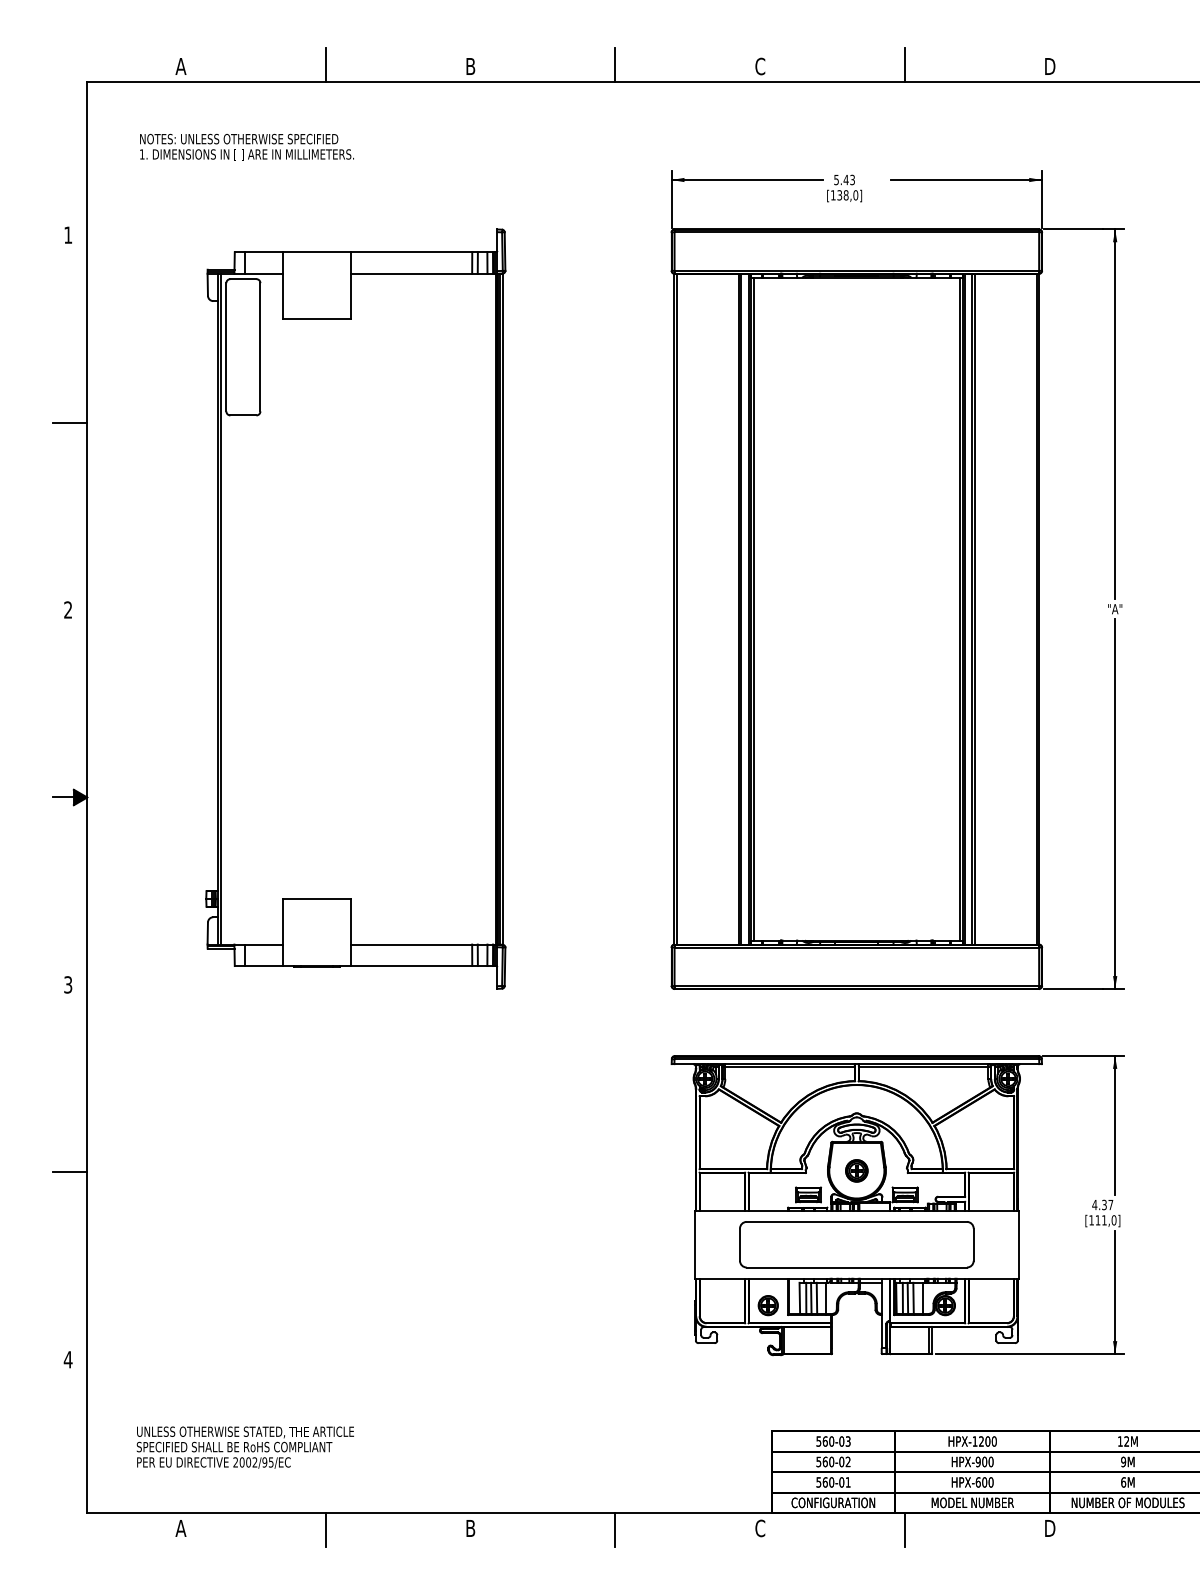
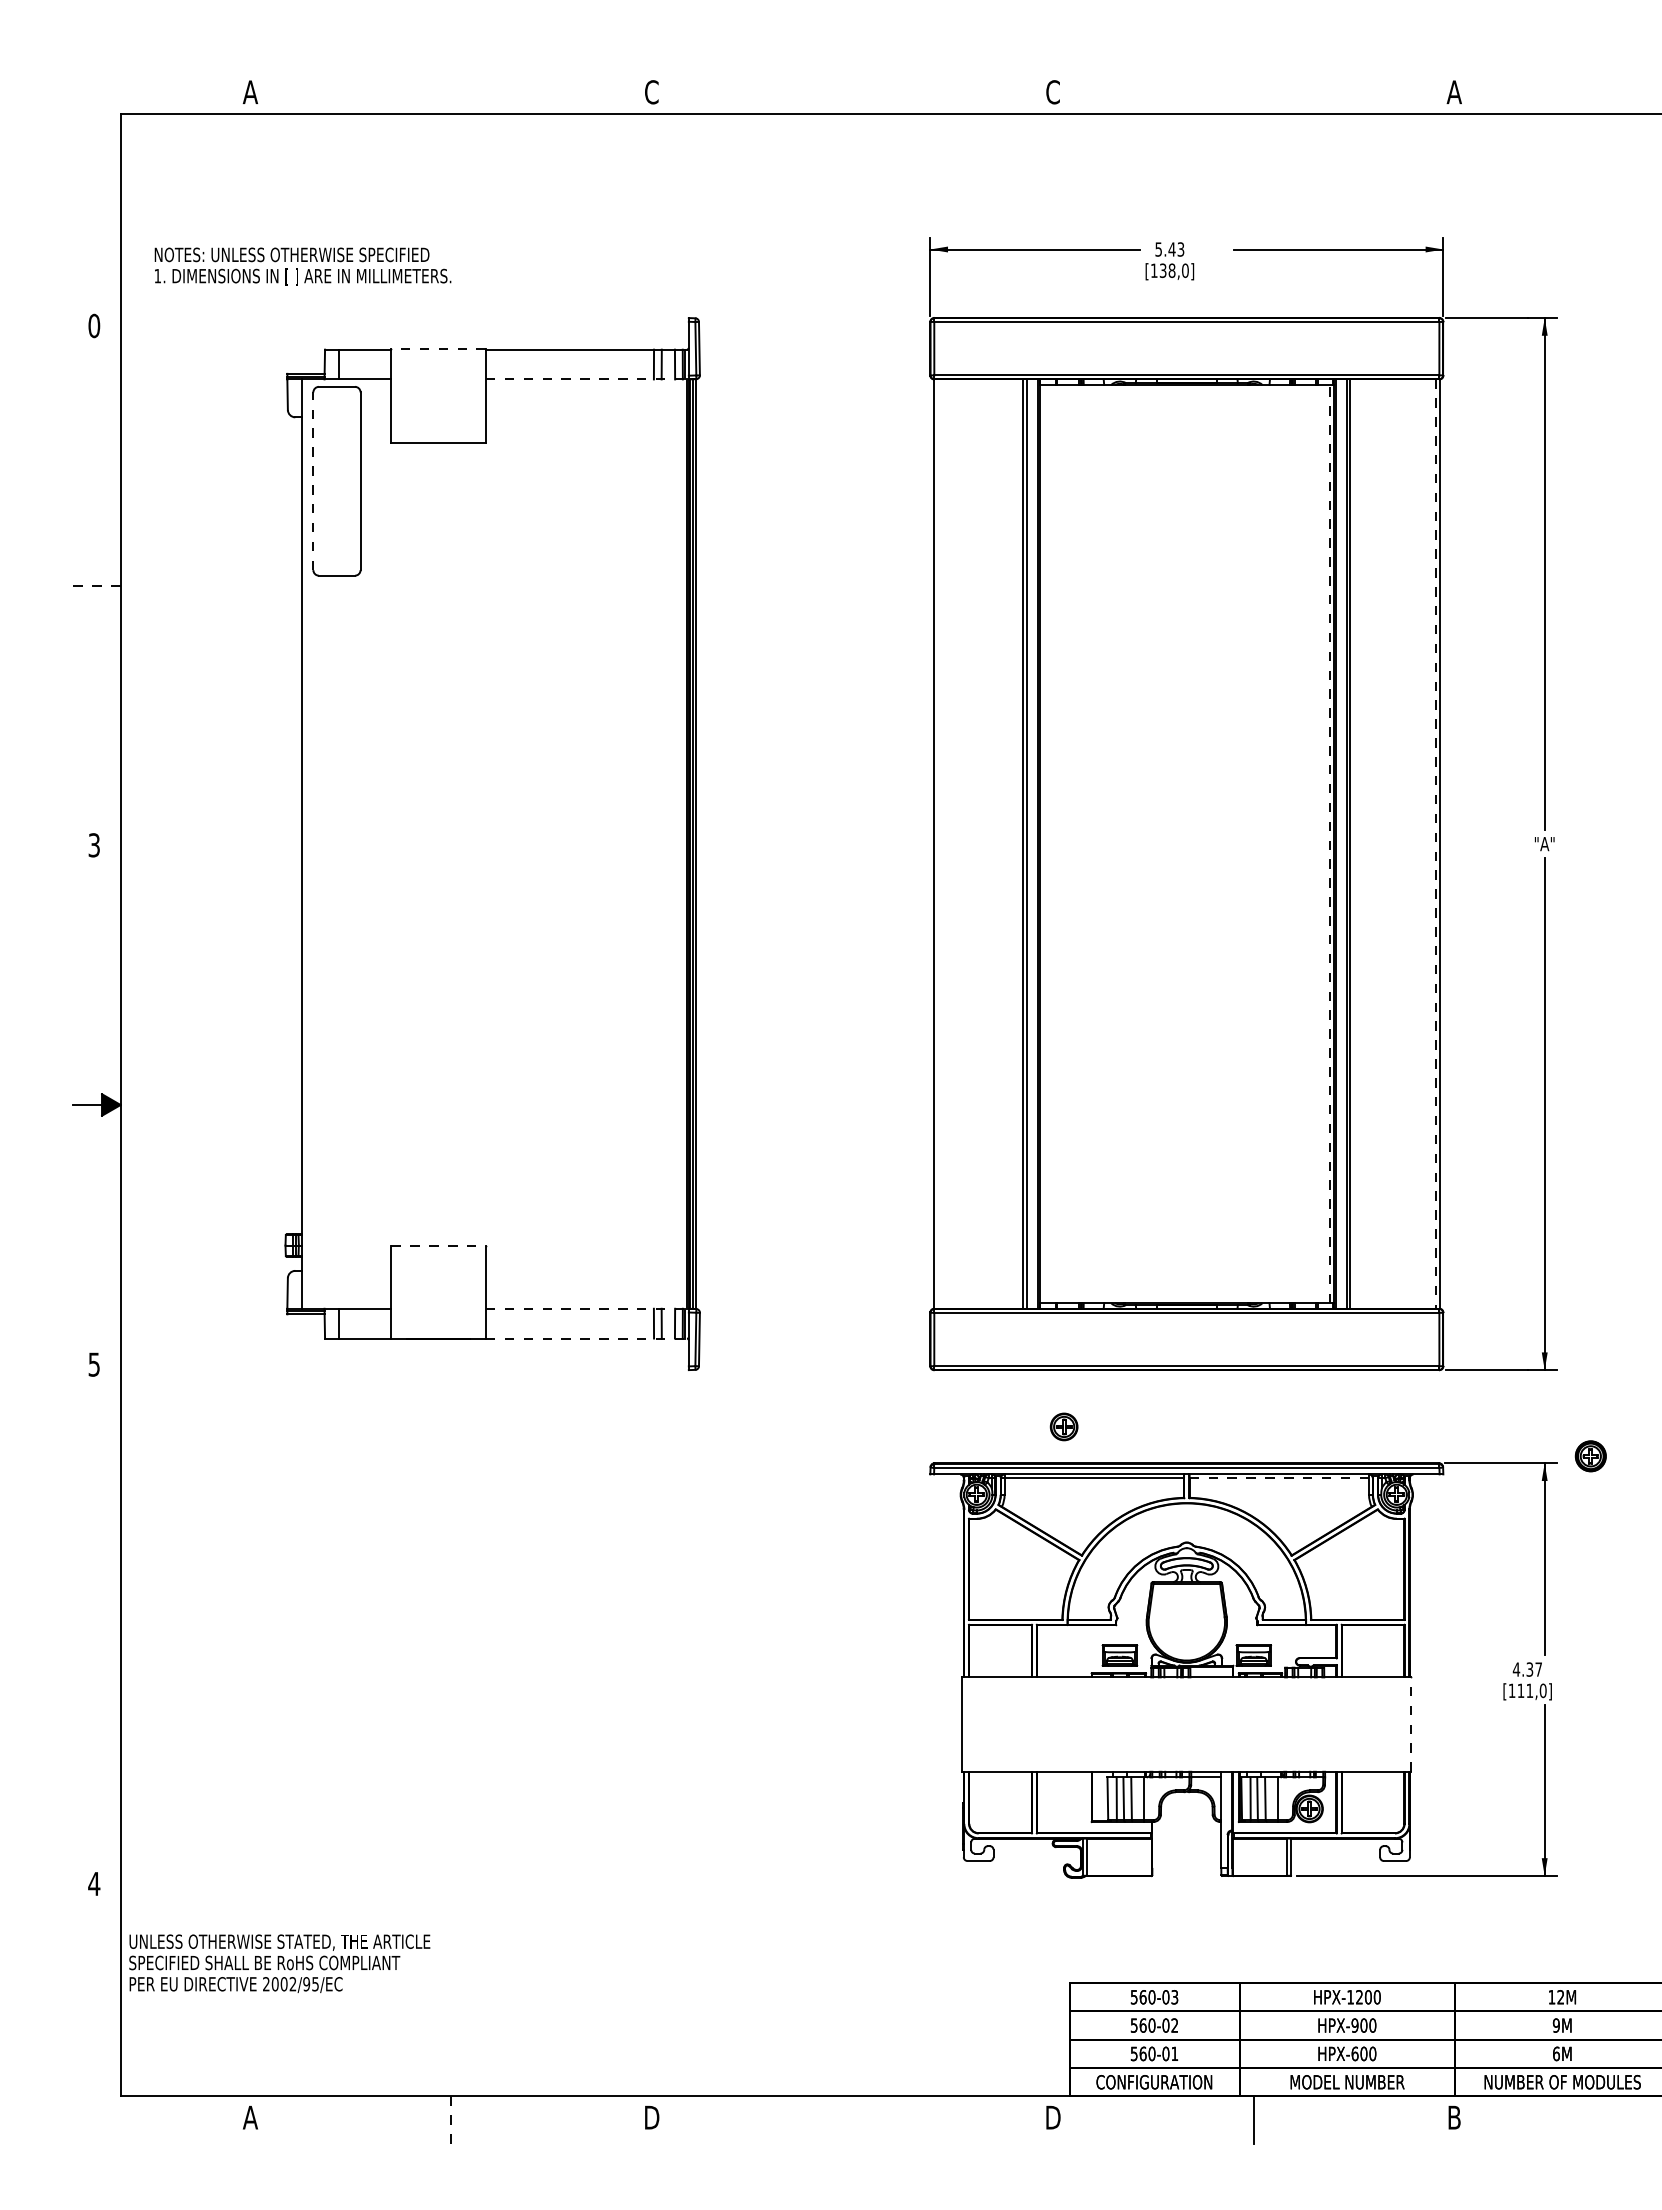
line: (326, 64) -> (451, 89), removed
line: (615, 64) -> (852, 89), removed
line: (904, 64) -> (1253, 89), removed
text: (470, 66) -> (651, 92), B -> C
text: (1049, 66) -> (1453, 92), D -> A
text: (246, 147) -> (302, 266), moved
text: (68, 234) -> (94, 325), 1 -> 0
line: (316, 252) -> (438, 349), solid -> dashed
line: (424, 273) -> (587, 379), solid -> dashed
line: (226, 347) -> (313, 481), solid -> dashed
line: (70, 422) -> (97, 585), solid -> dashed
line: (220, 608) -> (305, 843), removed
line: (676, 608) -> (937, 843), removed
line: (753, 608) -> (1043, 843), removed
line: (959, 608) -> (1329, 843), solid -> dashed
line: (1036, 609) -> (1435, 844), solid -> dashed
text: (67, 610) -> (93, 845), 2 -> 3
line: (317, 898) -> (439, 1245), solid -> dashed
line: (424, 944) -> (587, 1308), solid -> dashed
line: (423, 966) -> (586, 1338), solid -> dashed
text: (68, 984) -> (94, 1363), 3 -> 5
line: (925, 1067) -> (1281, 1478), solid -> dashed
part: (856, 1171) -> (1590, 1456), moved
line: (69, 1172) -> (96, 1624), removed
part: (856, 1244) -> (1186, 1724), removed
line: (1019, 1244) -> (1411, 1724), solid -> dashed
part: (767, 1305) -> (1063, 1426), moved
text: (245, 1447) -> (279, 1963), moved
text: (471, 1528) -> (652, 2117), B -> D
text: (760, 1528) -> (1053, 2117), C -> D
text: (1050, 1528) -> (1454, 2117), D -> B
line: (615, 1529) -> (852, 2119), removed
line: (326, 1530) -> (451, 2120), solid -> dashed

